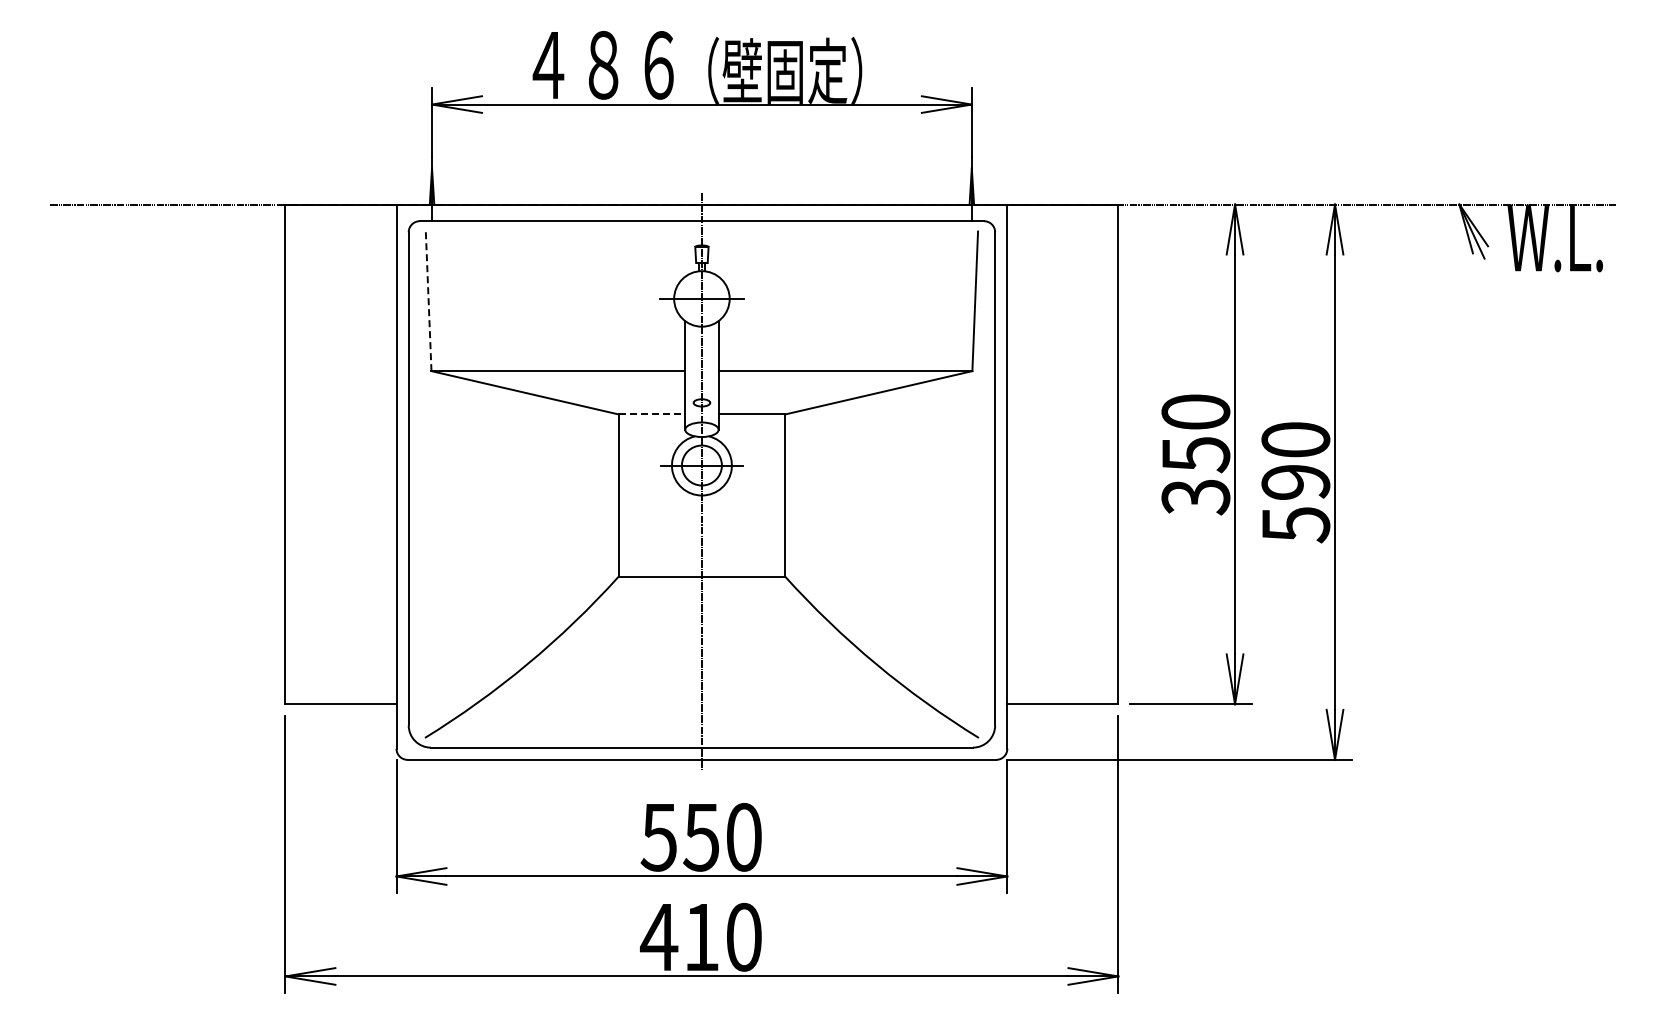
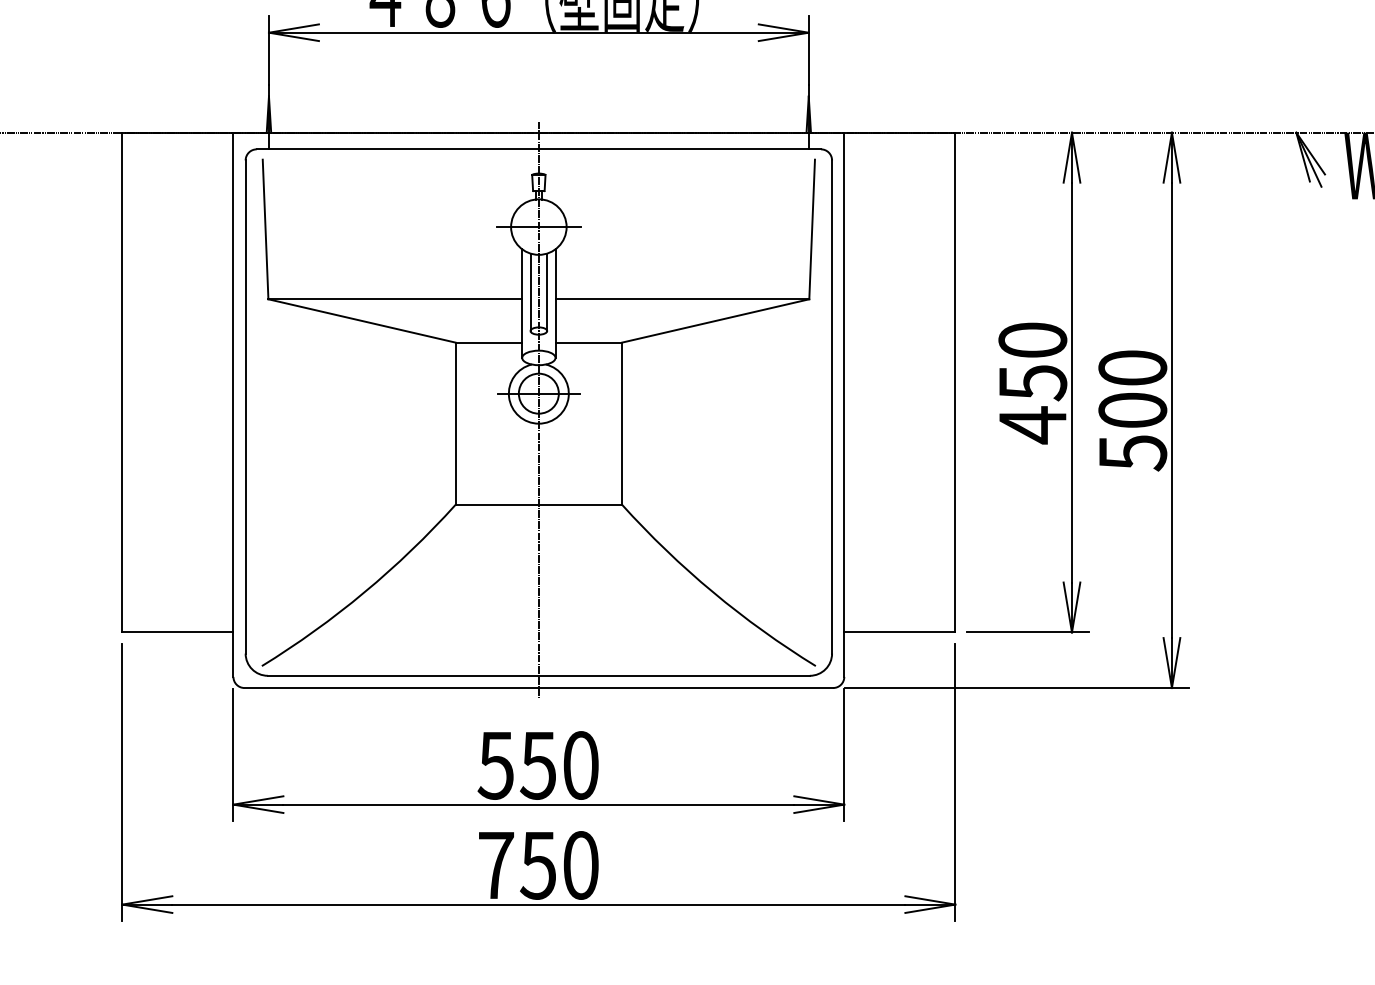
line: (428, 301) -> (265, 229), dashed -> solid
line: (693, 363) -> (530, 291), added
line: (710, 363) -> (547, 291), added
line: (652, 414) -> (489, 342), dashed -> solid
text: (1295, 481) -> (1132, 409), 590 -> 500
text: (1195, 497) -> (1032, 425), 350 -> 450
text: (678, 937) -> (515, 865), 410 -> 750

